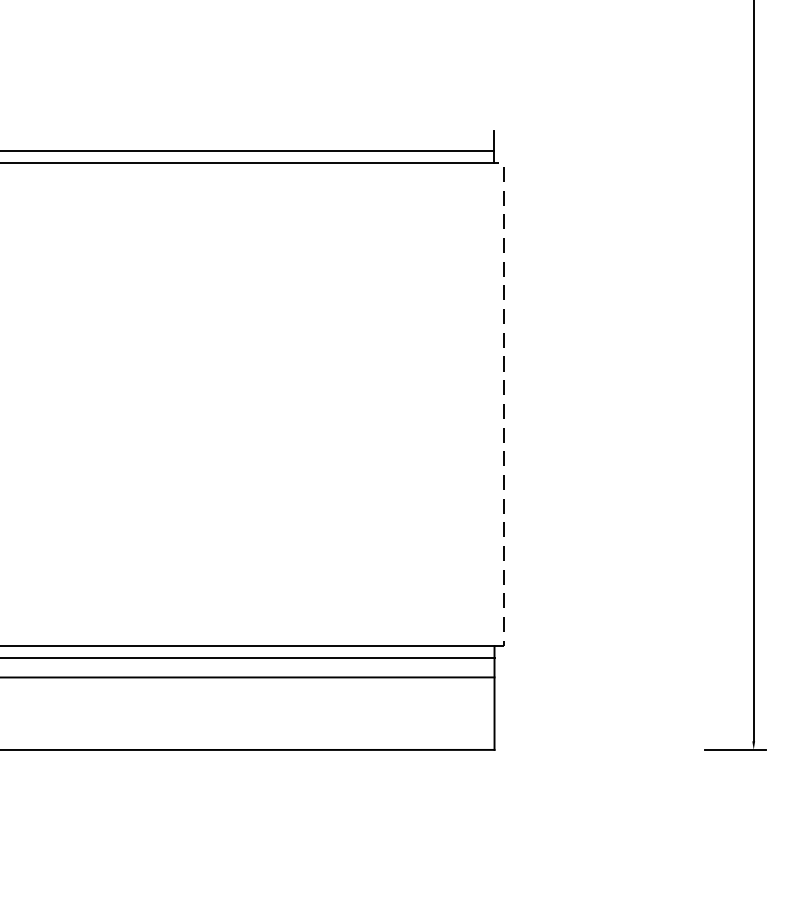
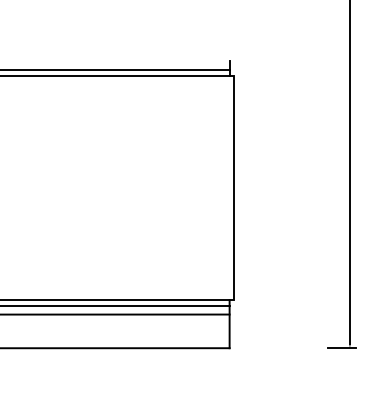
line: (502, 403) -> (233, 187), dashed -> solid

